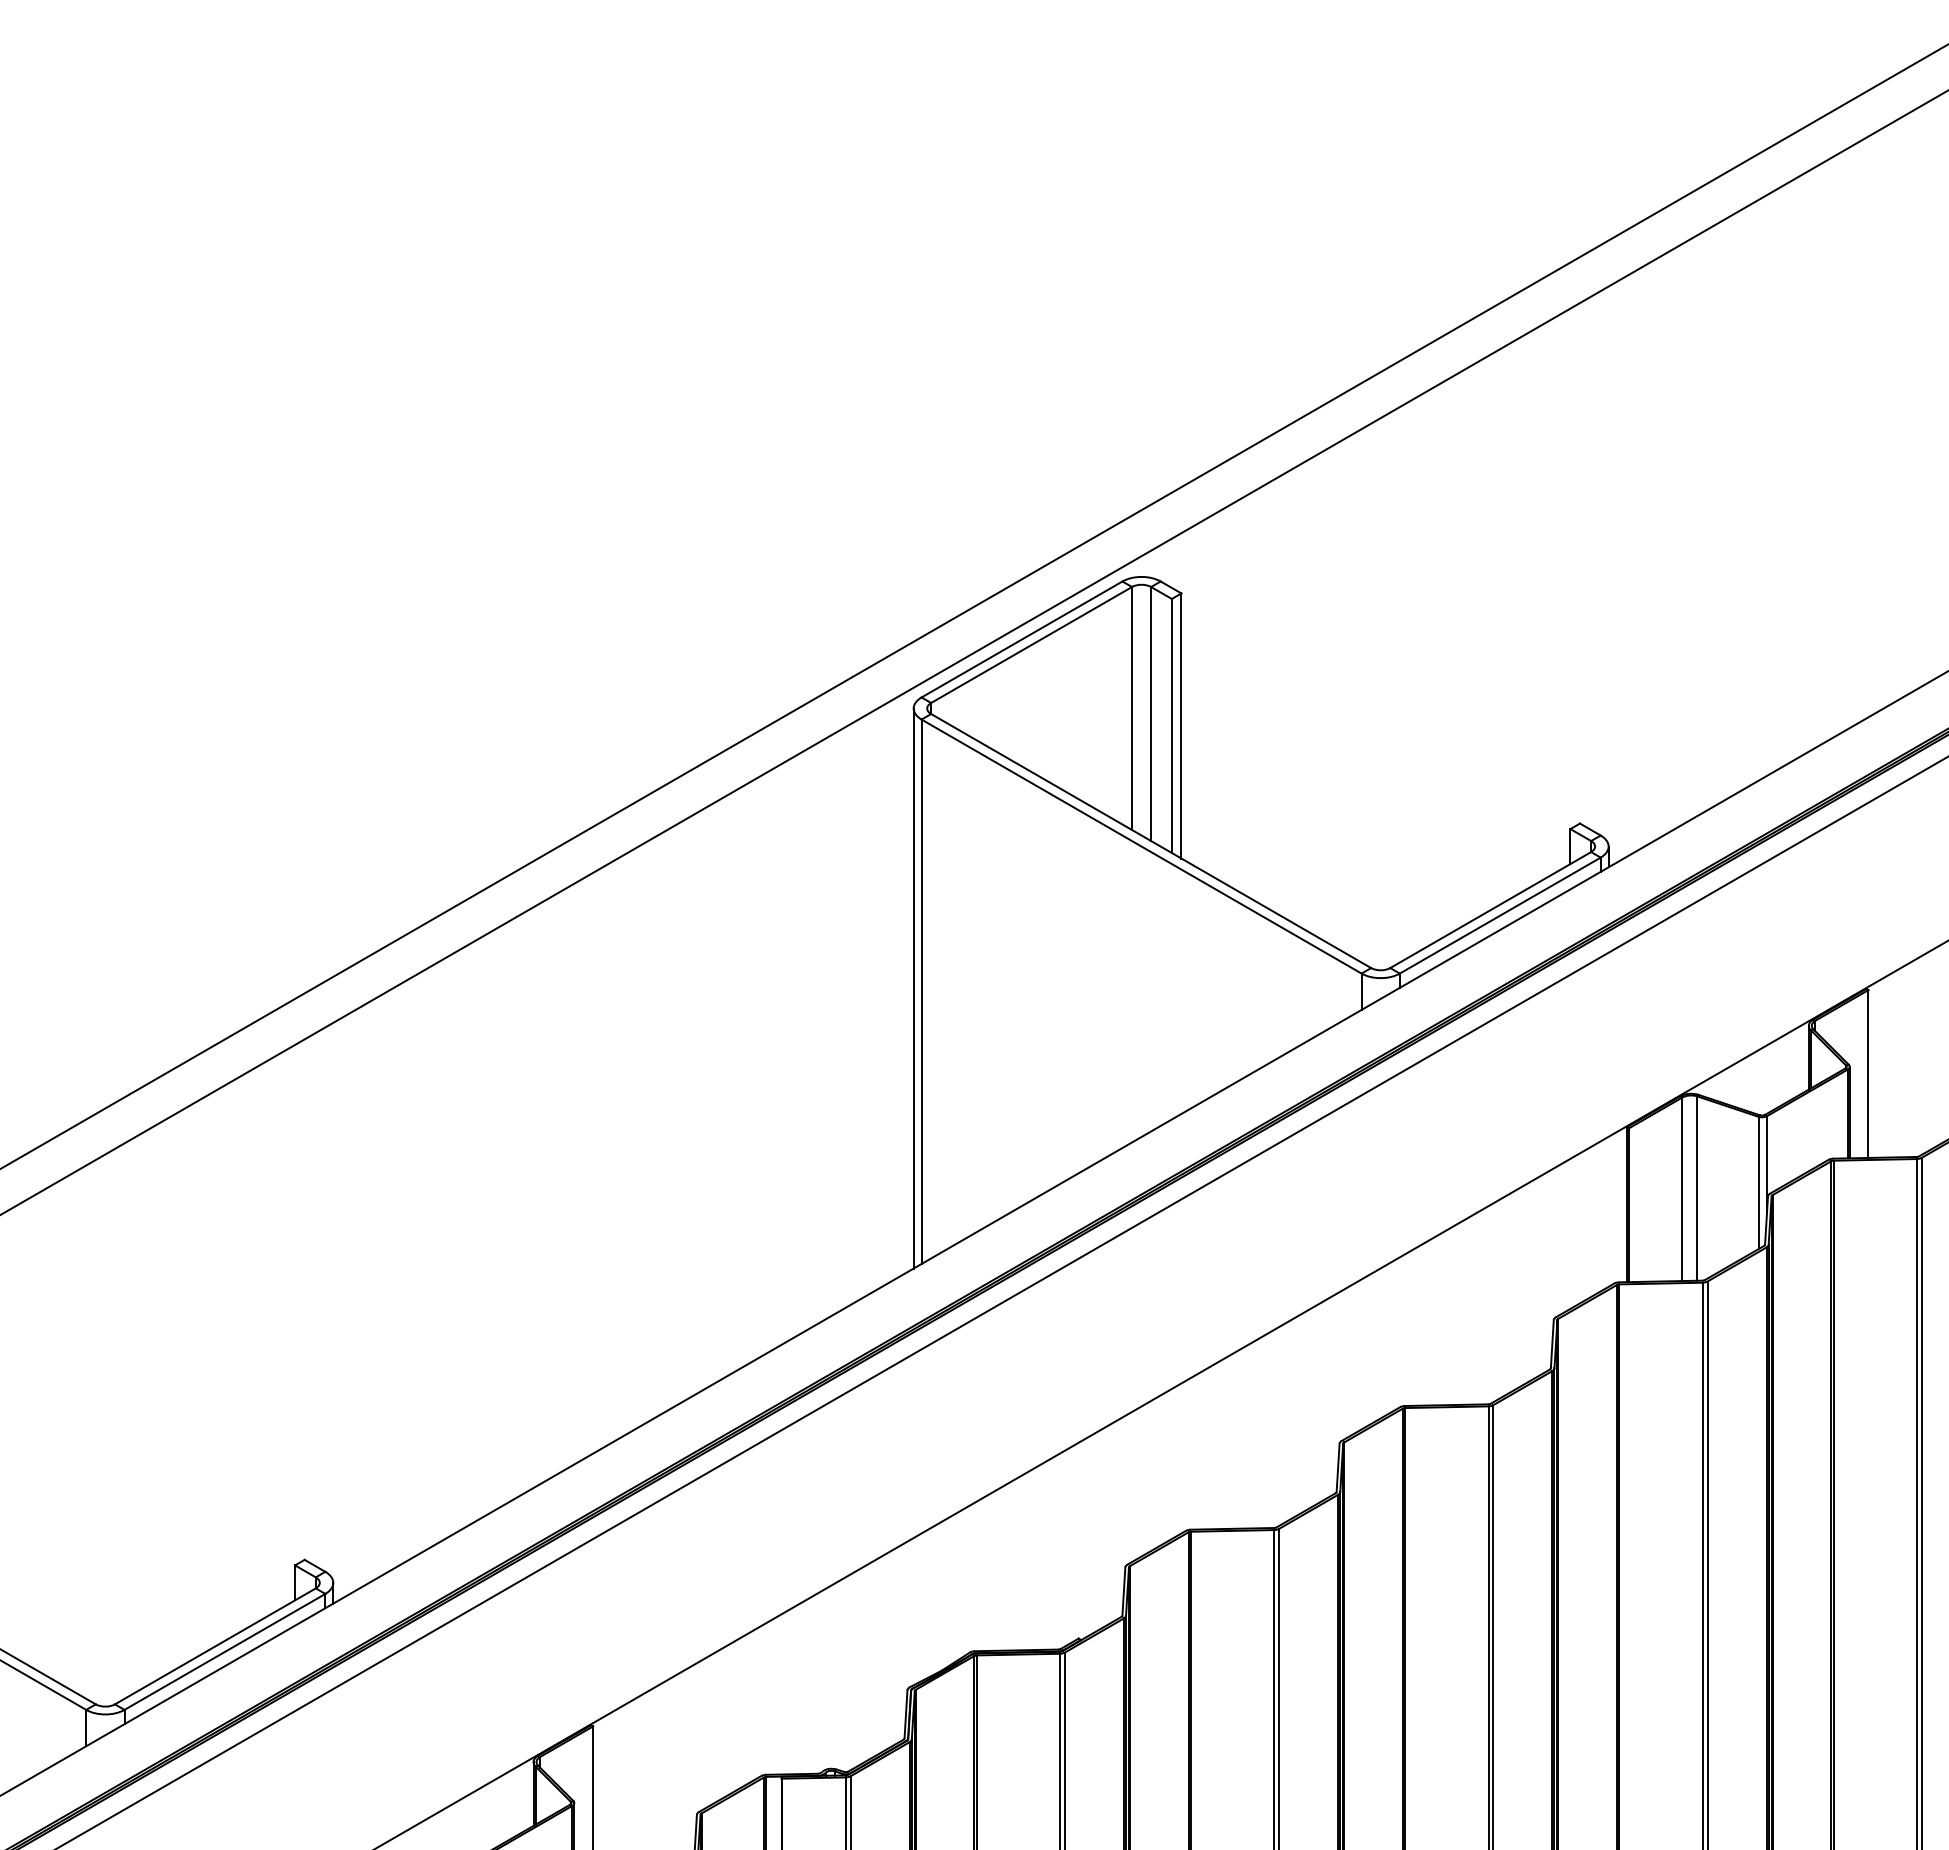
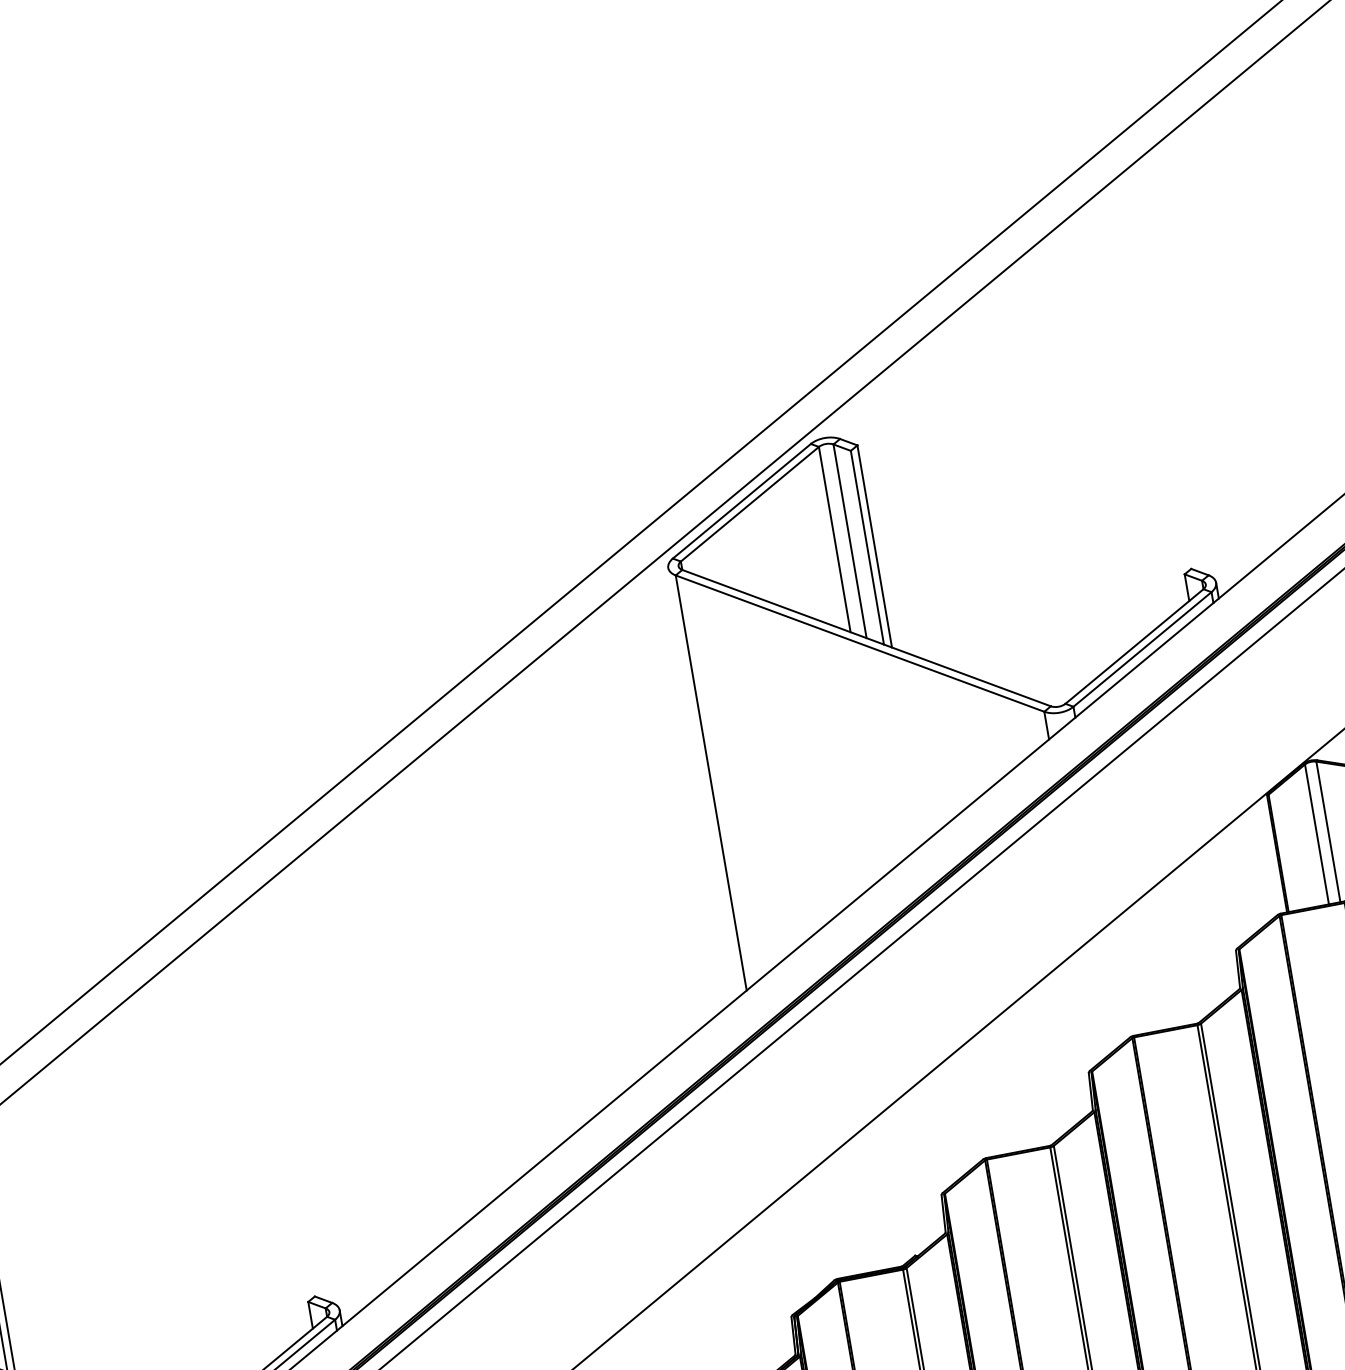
line: (913, 988) -> (704, 781), removed

